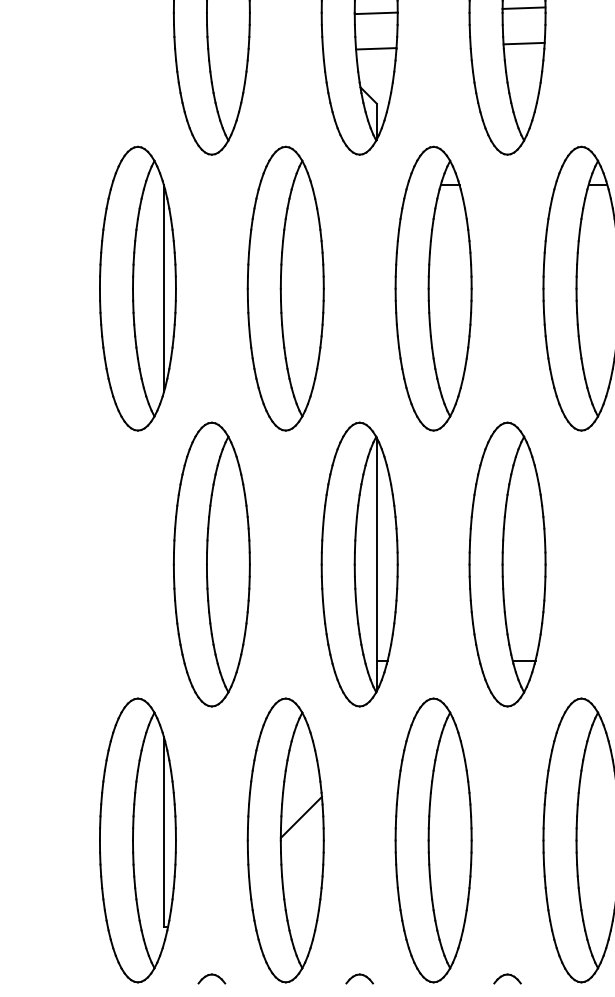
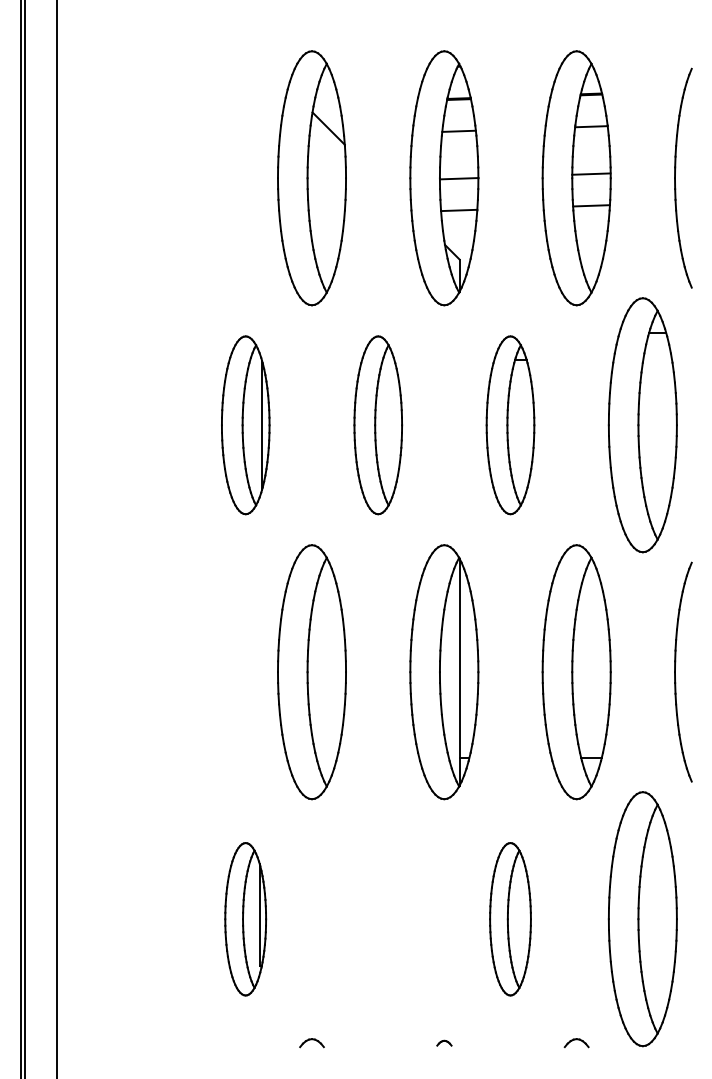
part: (137, 289) -> (245, 425), size x0.7
part: (286, 289) -> (378, 425), size x0.7
part: (433, 289) -> (510, 425), size x0.7
part: (137, 840) -> (245, 919), size x0.6
part: (286, 840) -> (378, 919), removed
part: (433, 840) -> (510, 919), size x0.6
part: (359, 979) -> (444, 1043), size x0.6

